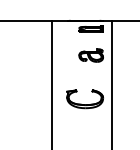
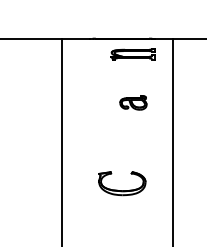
part: (90, 55) -> (132, 102), size x0.6
part: (84, 99) -> (121, 183), size x0.7

